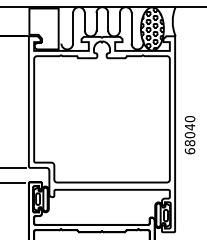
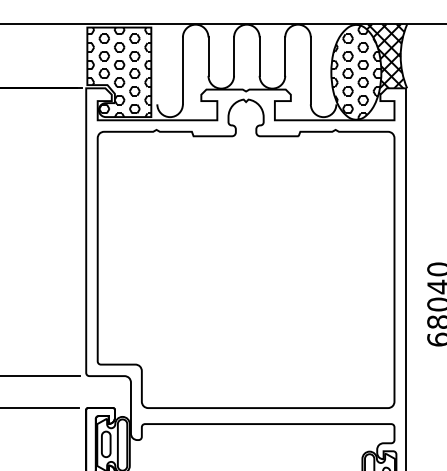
hatch: (163, 23) -> (380, 60), added
hatch: (43, 28) -> (118, 71), added

